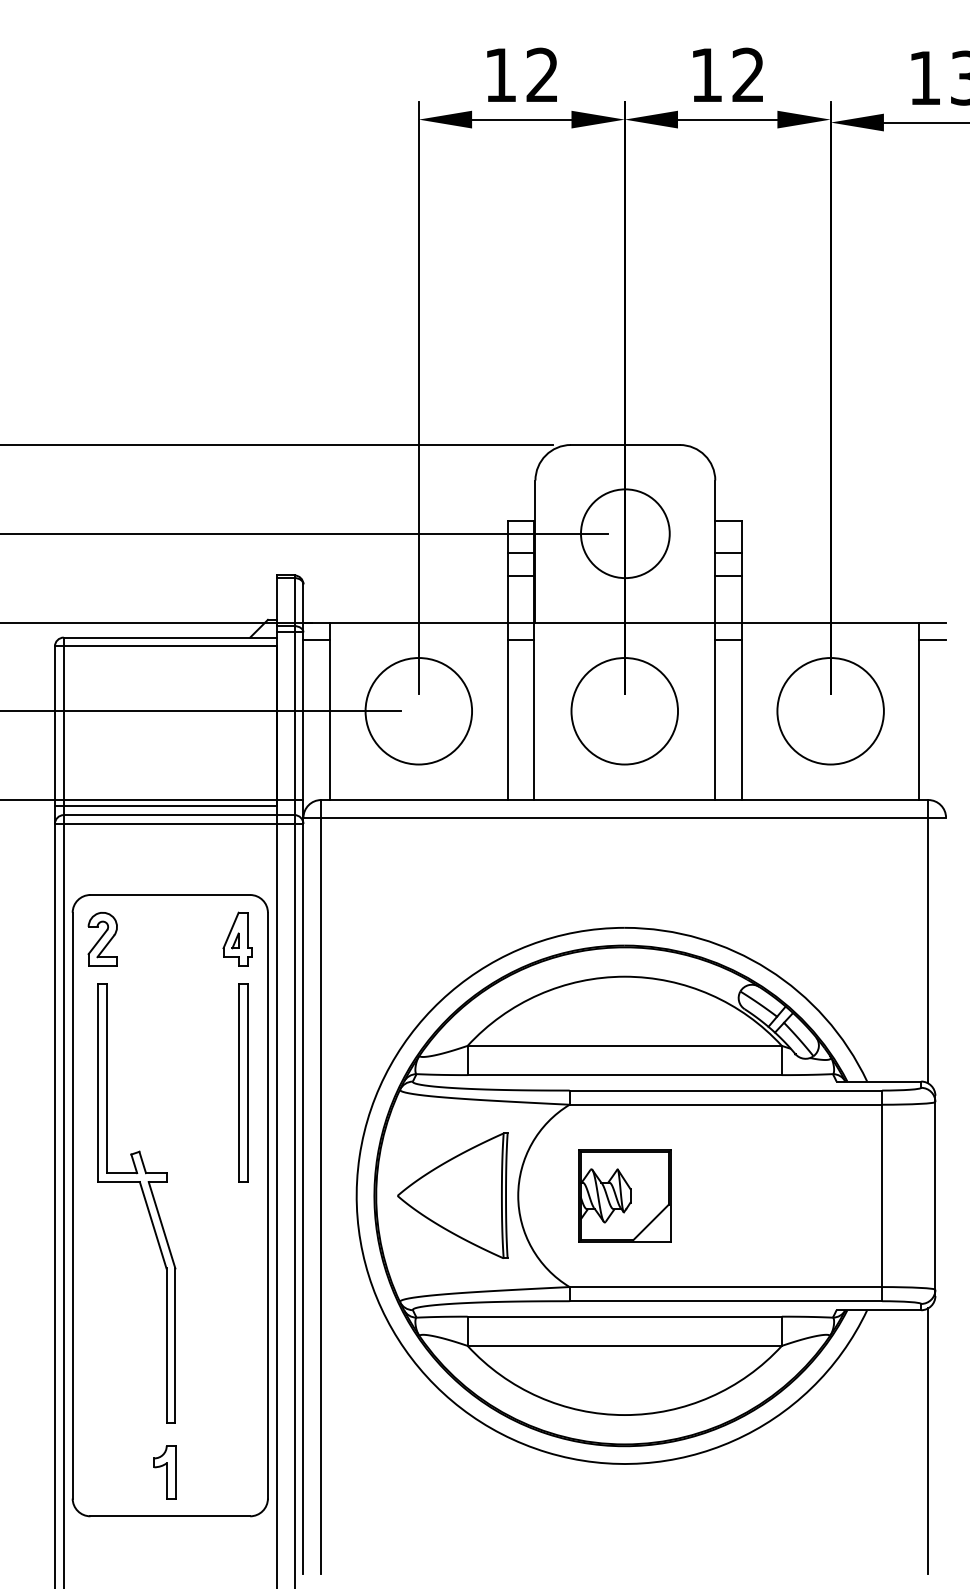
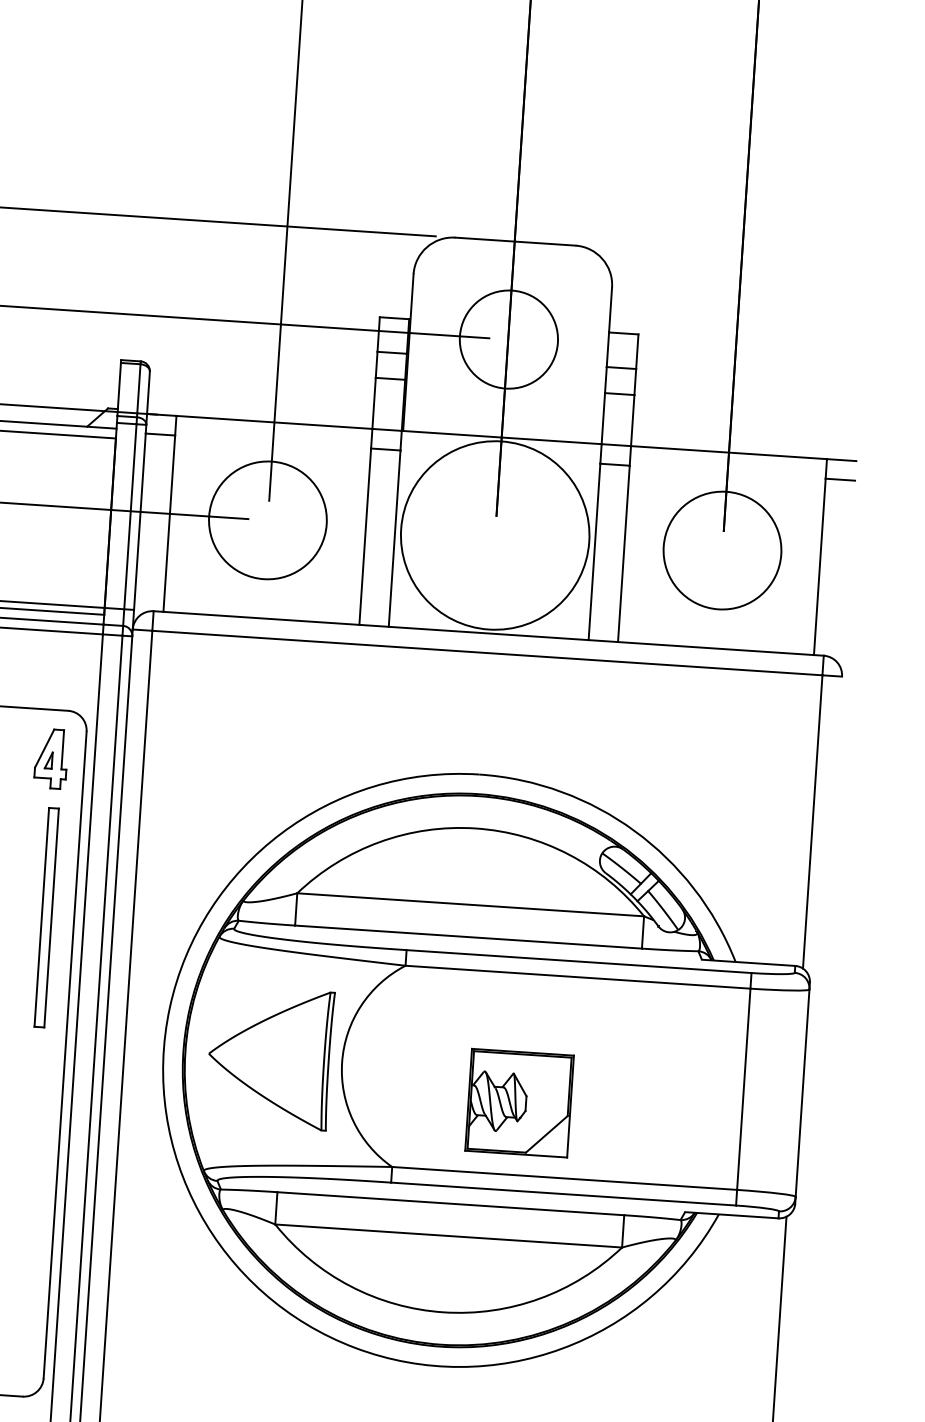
circle: (624, 711) -> (494, 535), size x1.6
part: (624, 1195) -> (519, 1102), moved

